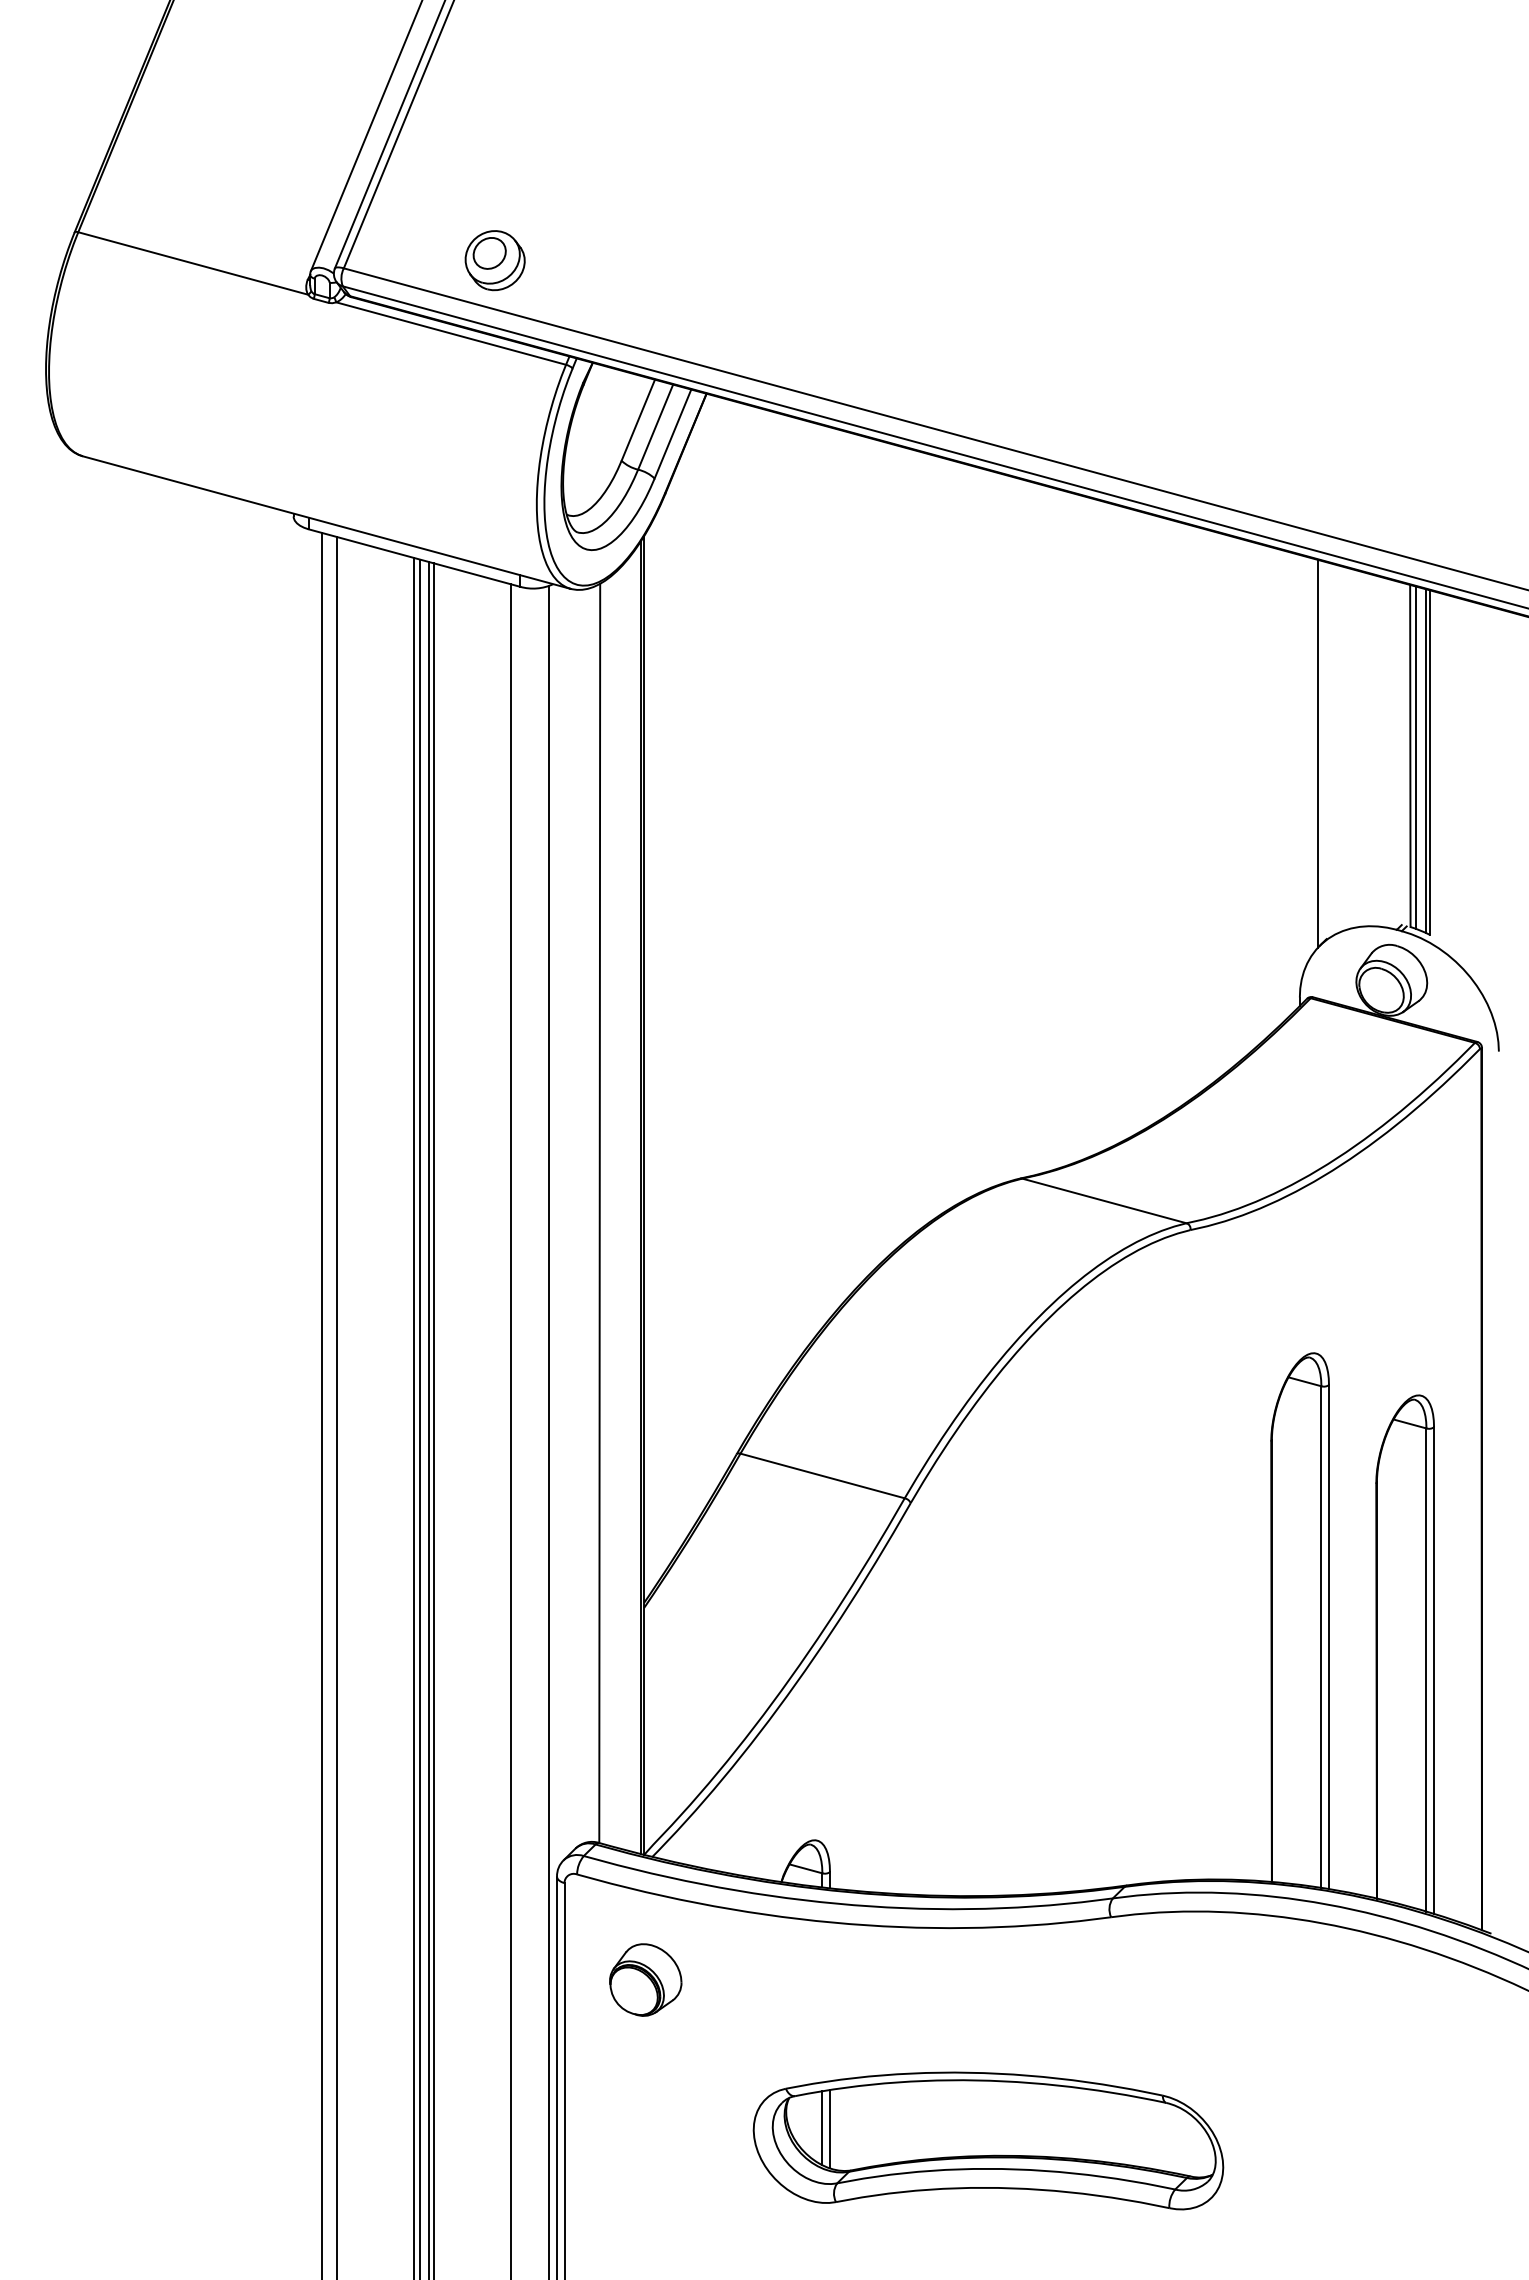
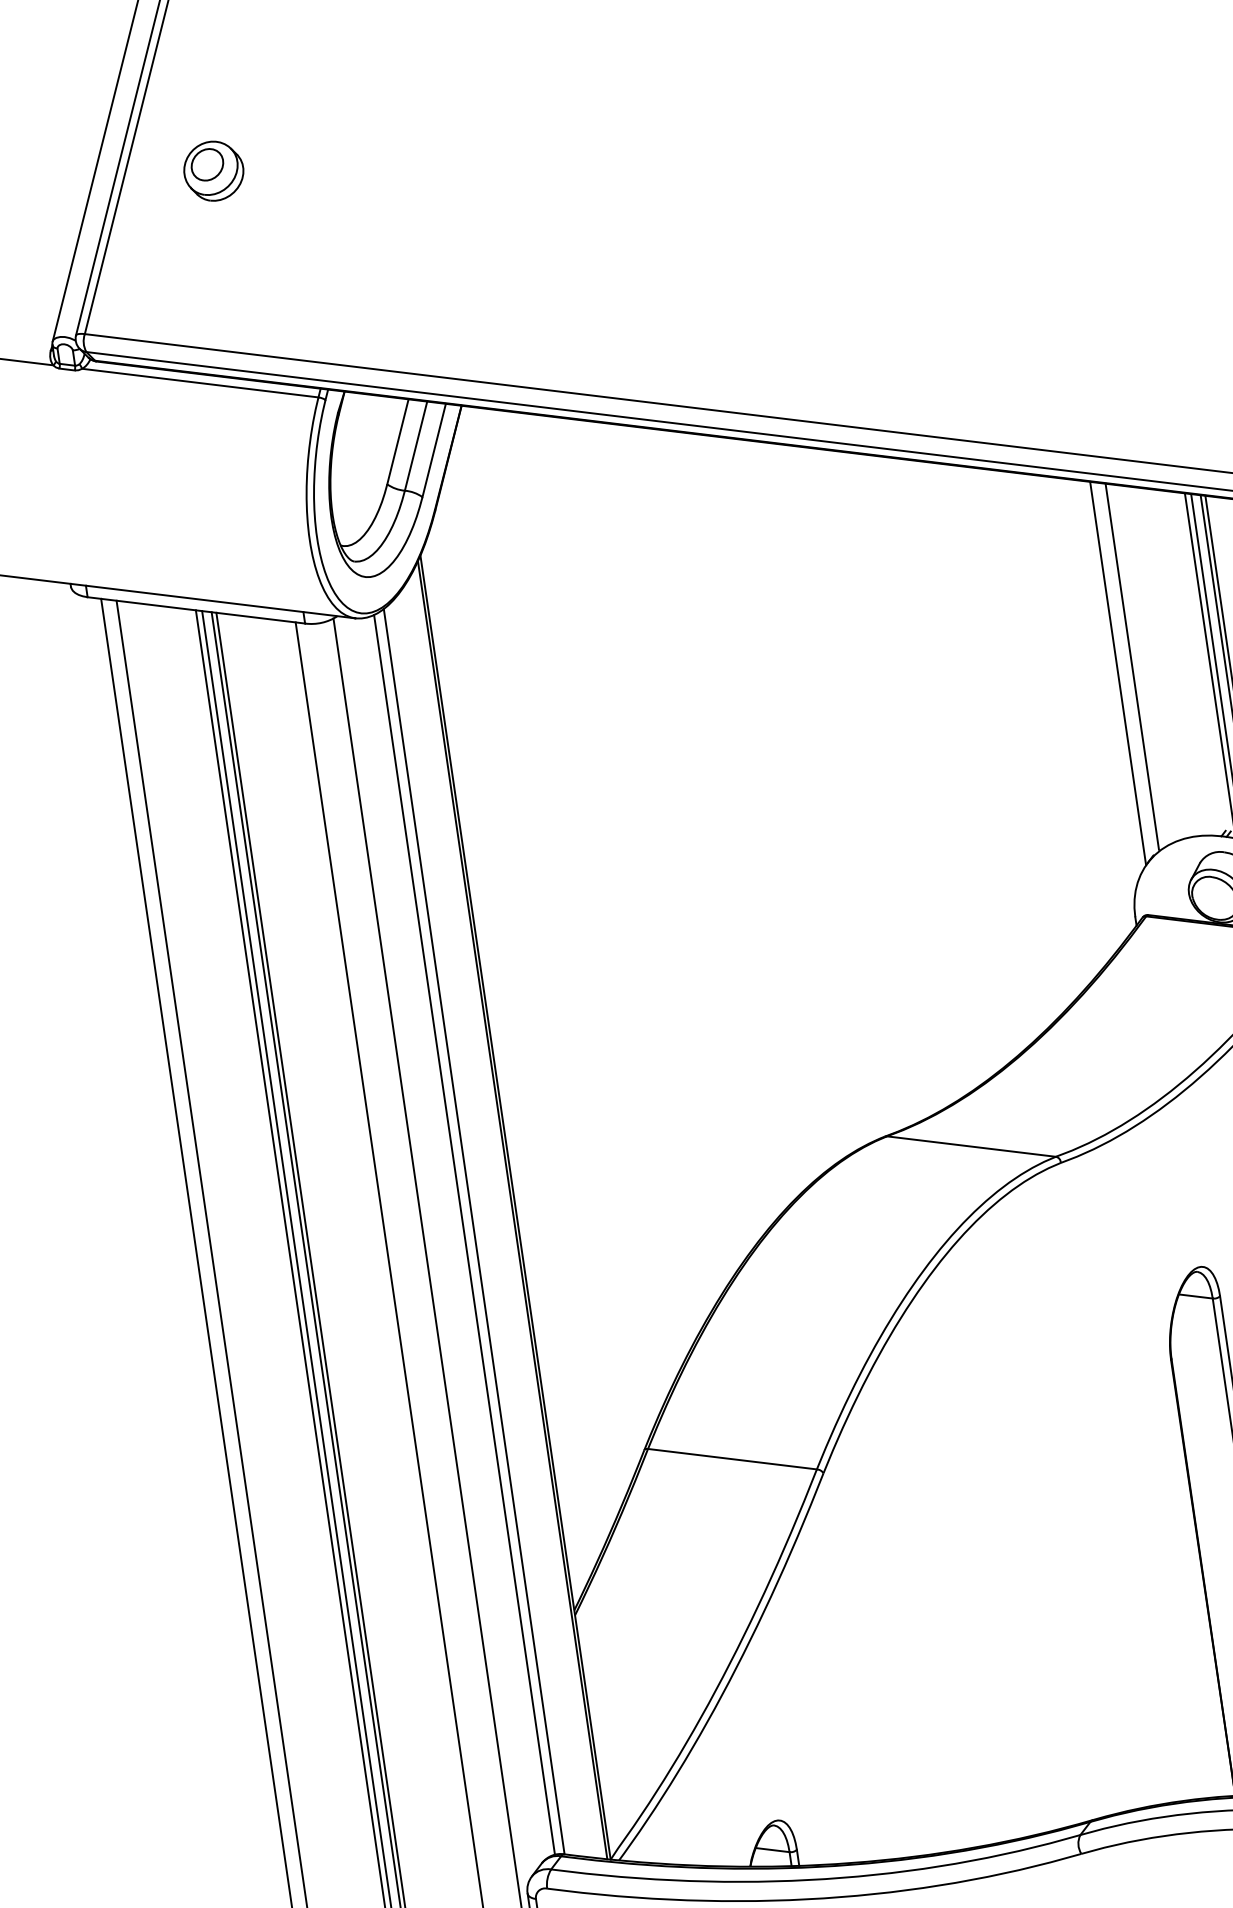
part: (494, 260) -> (213, 171), moved
line: (1333, 748) -> (1132, 666), added
line: (589, 1215) -> (464, 1235), added

